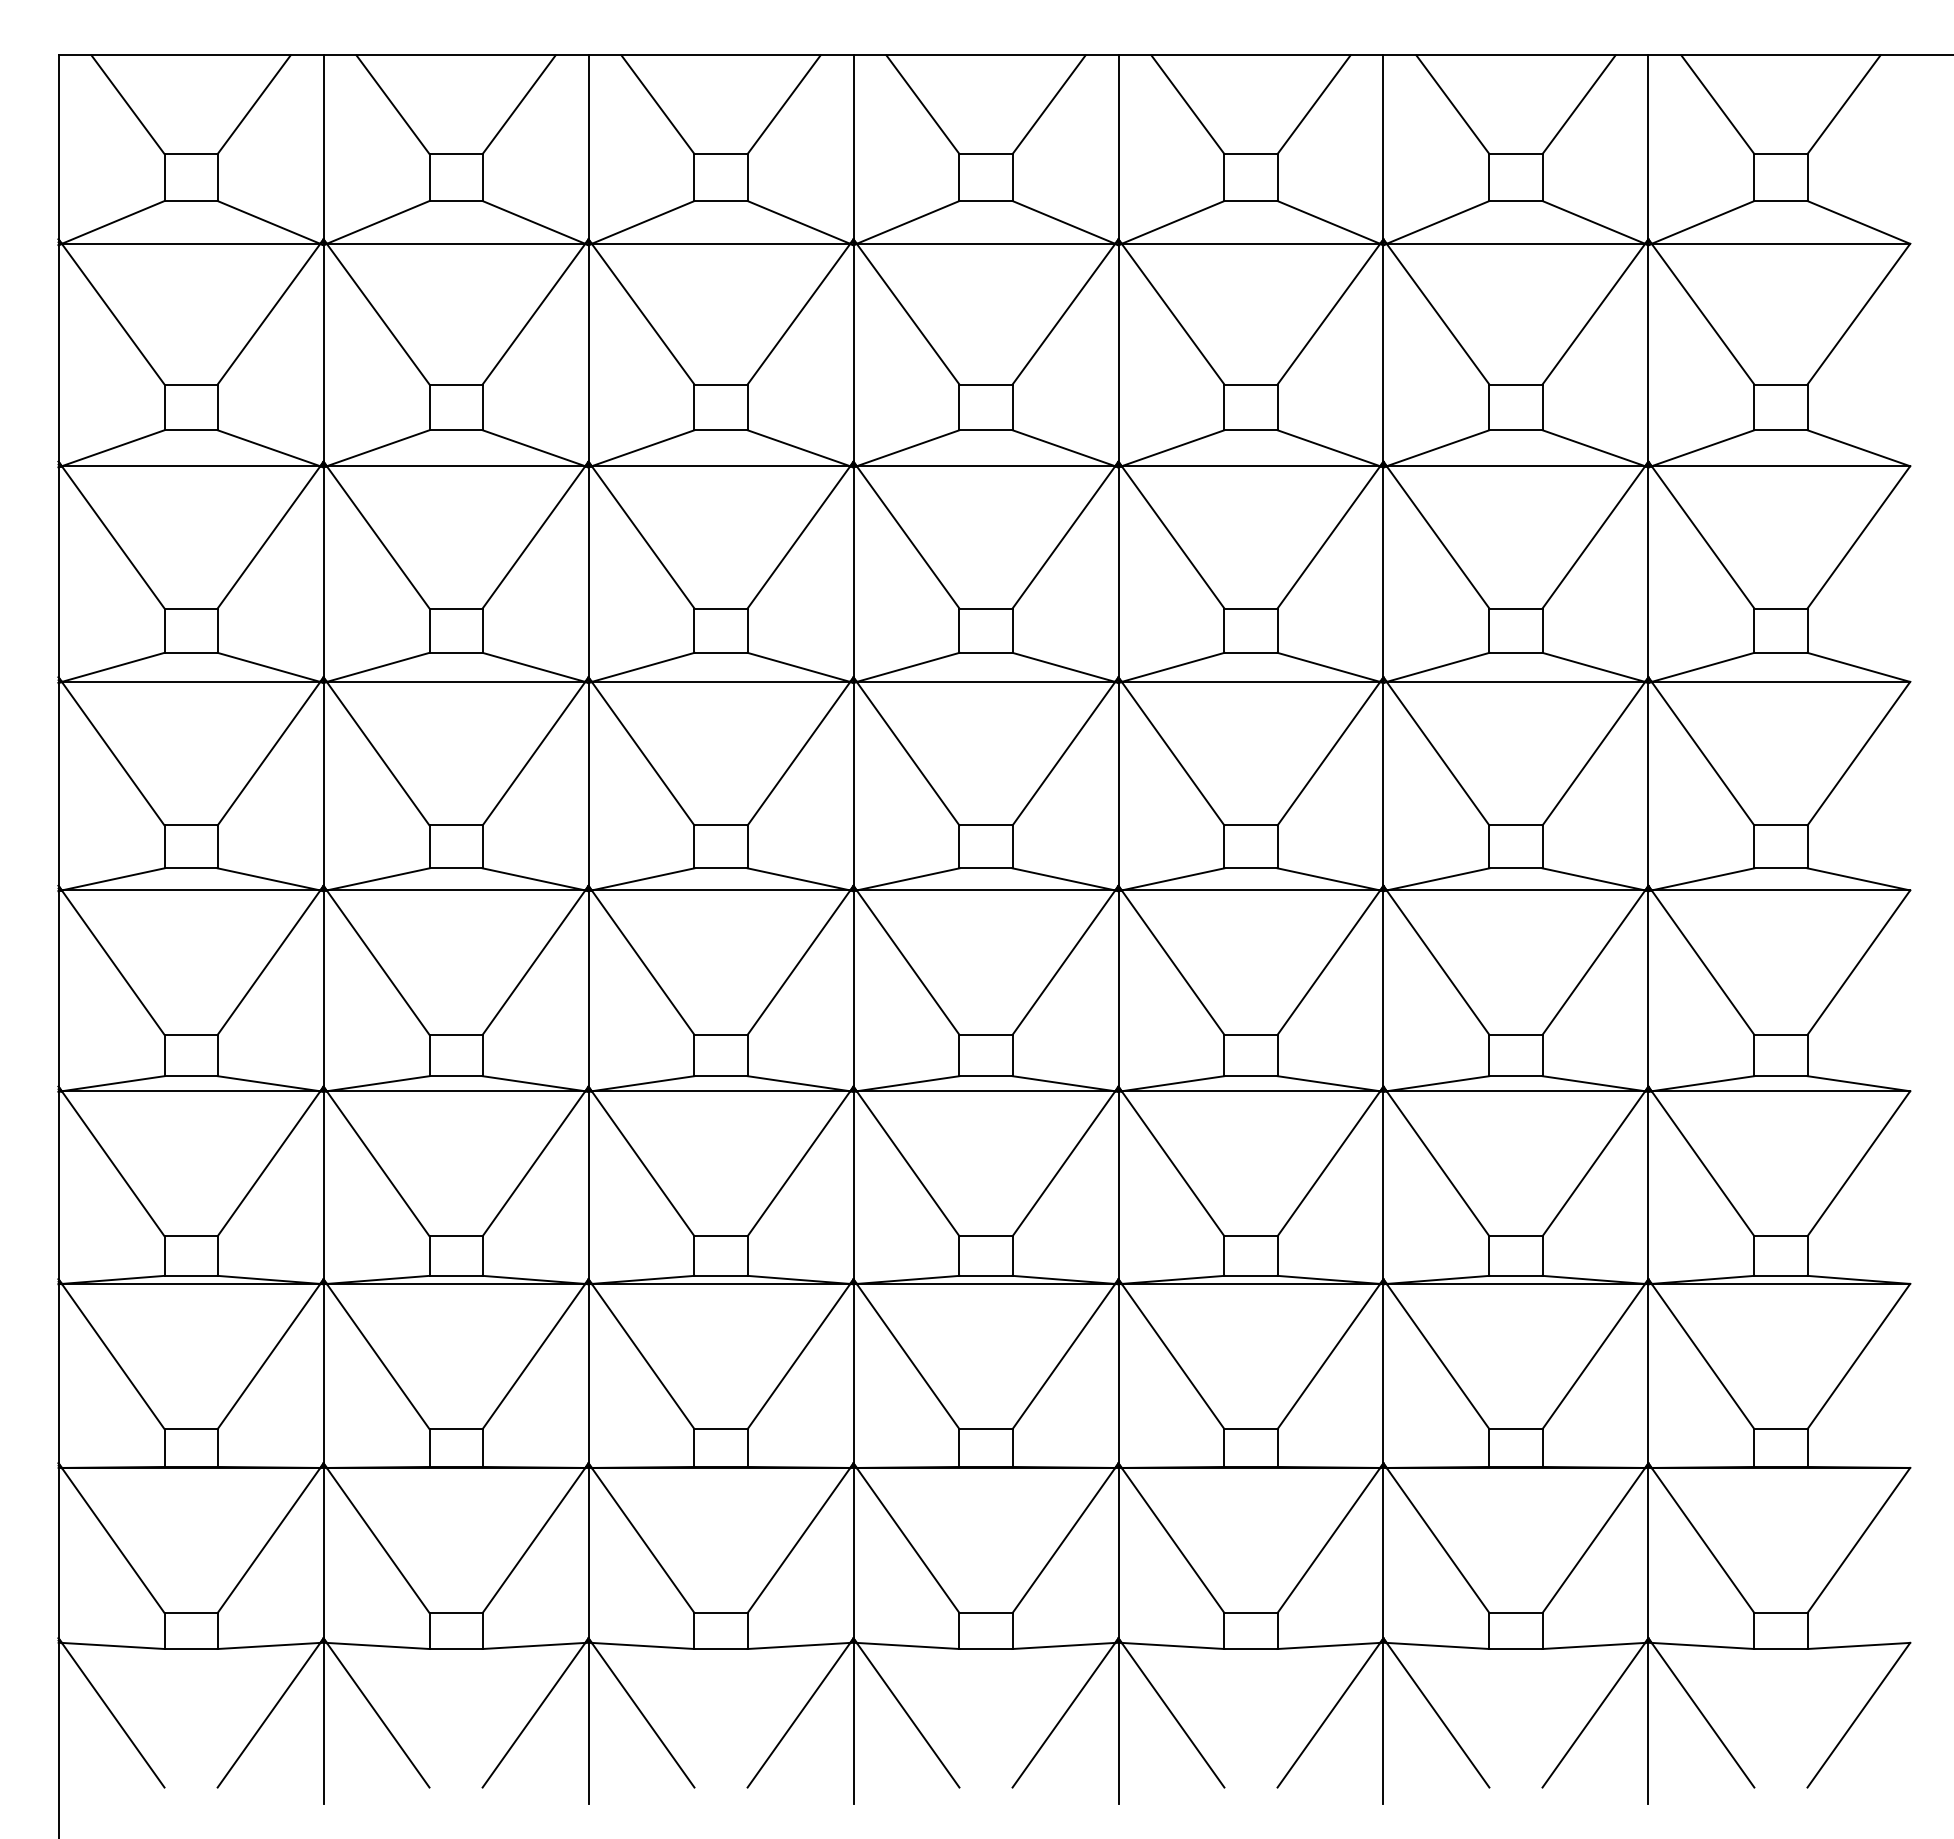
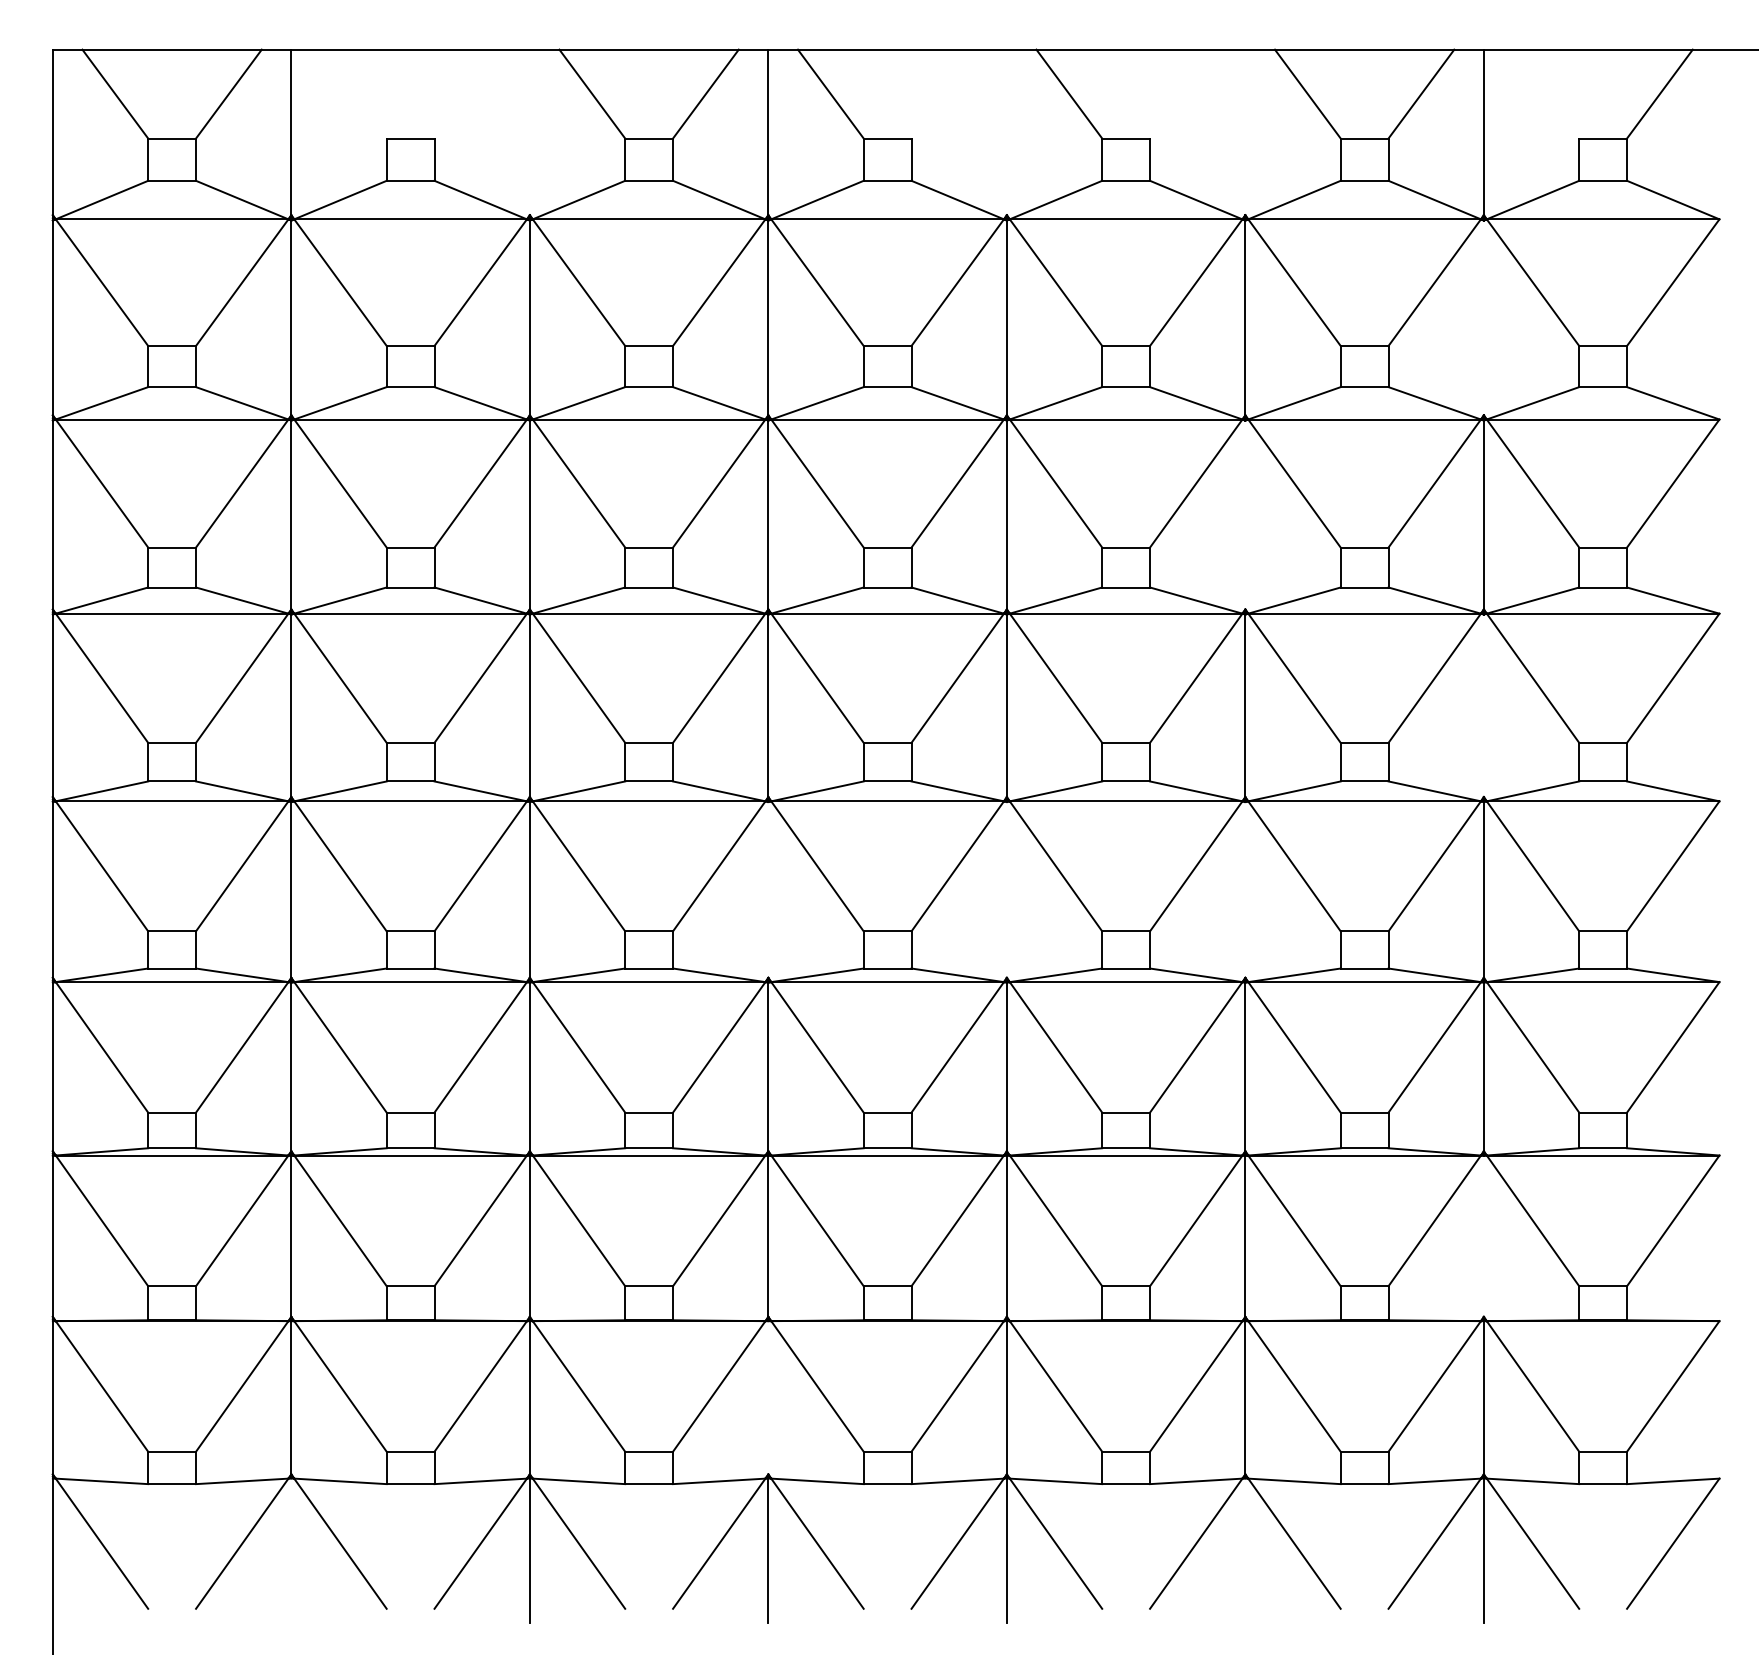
line: (392, 104) -> (353, 93), removed
line: (518, 104) -> (466, 93), removed
line: (1048, 104) -> (943, 93), removed
line: (1313, 104) -> (1182, 93), removed
line: (1717, 104) -> (1546, 93), removed
line: (588, 147) -> (529, 132), removed
line: (1118, 147) -> (1006, 132), removed
line: (1383, 147) -> (1245, 132), removed
line: (1648, 353) -> (1483, 318), removed
line: (1383, 572) -> (1245, 515), removed
line: (1648, 783) -> (1483, 705), removed
line: (853, 988) -> (768, 889), removed
line: (1118, 988) -> (1006, 889), removed
line: (1383, 988) -> (1245, 889), removed
line: (1648, 1373) -> (1483, 1236), removed
line: (853, 1552) -> (768, 1397), removed
line: (323, 1722) -> (291, 1550), removed
line: (1383, 1722) -> (1245, 1550), removed

